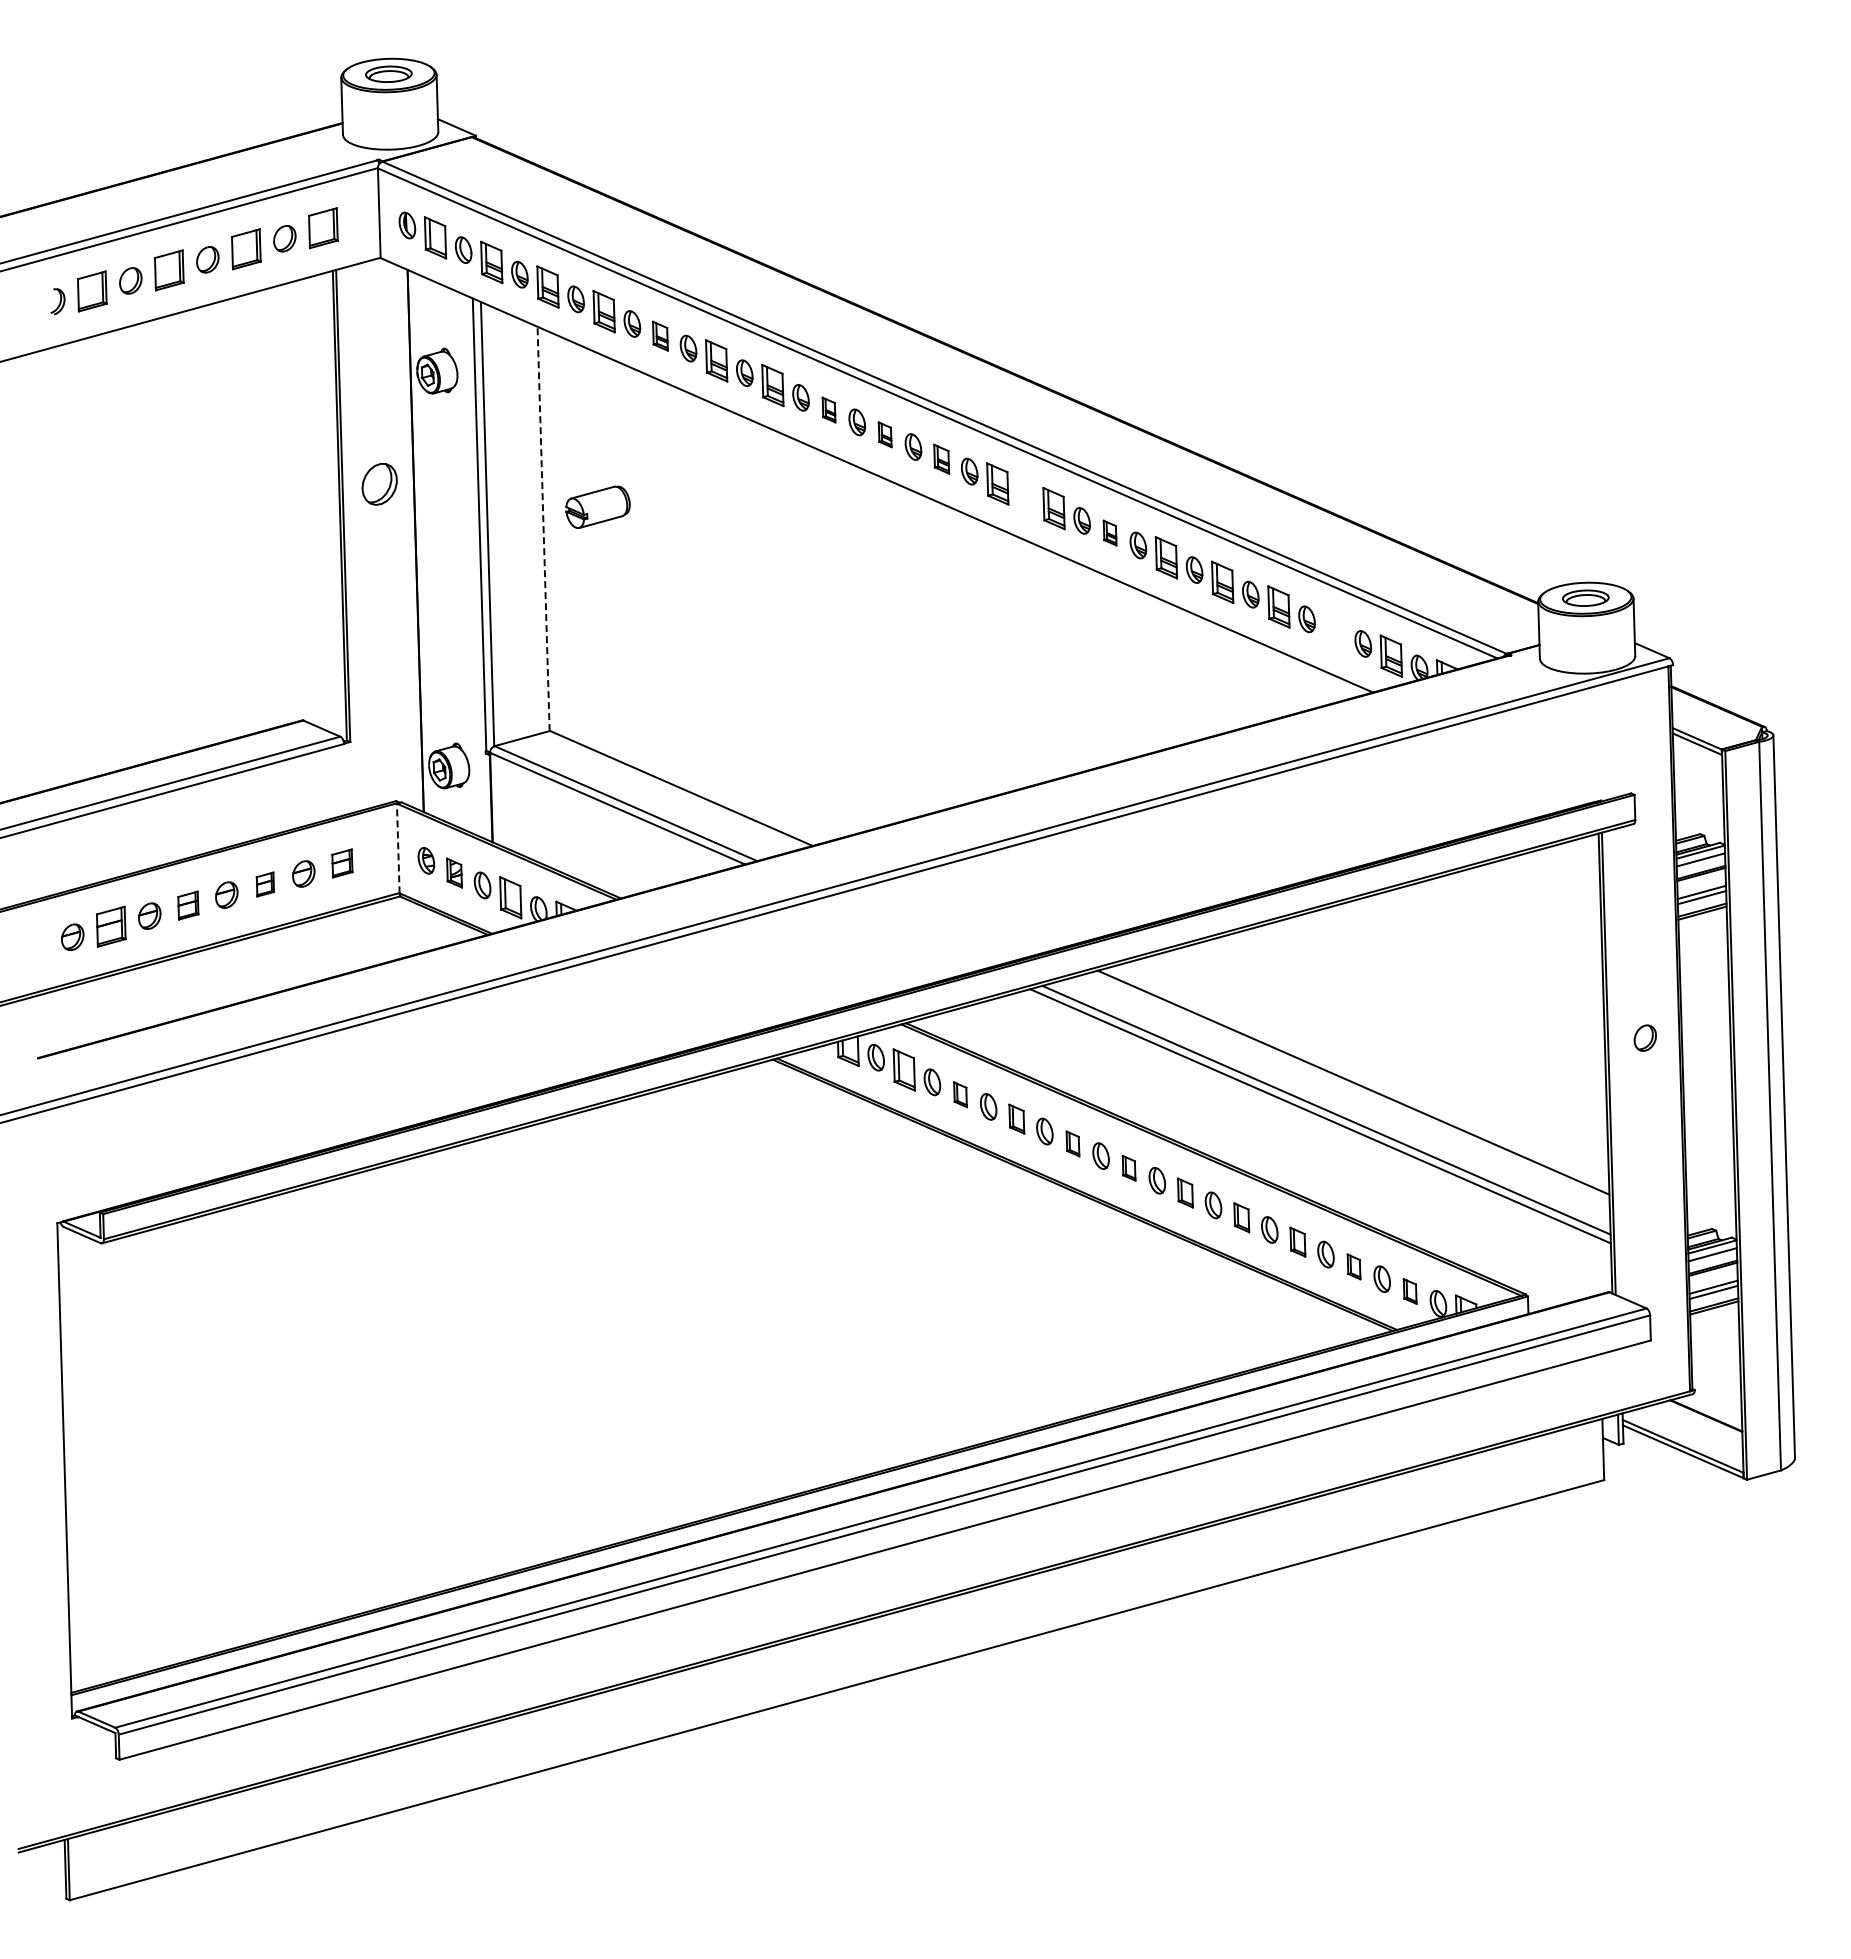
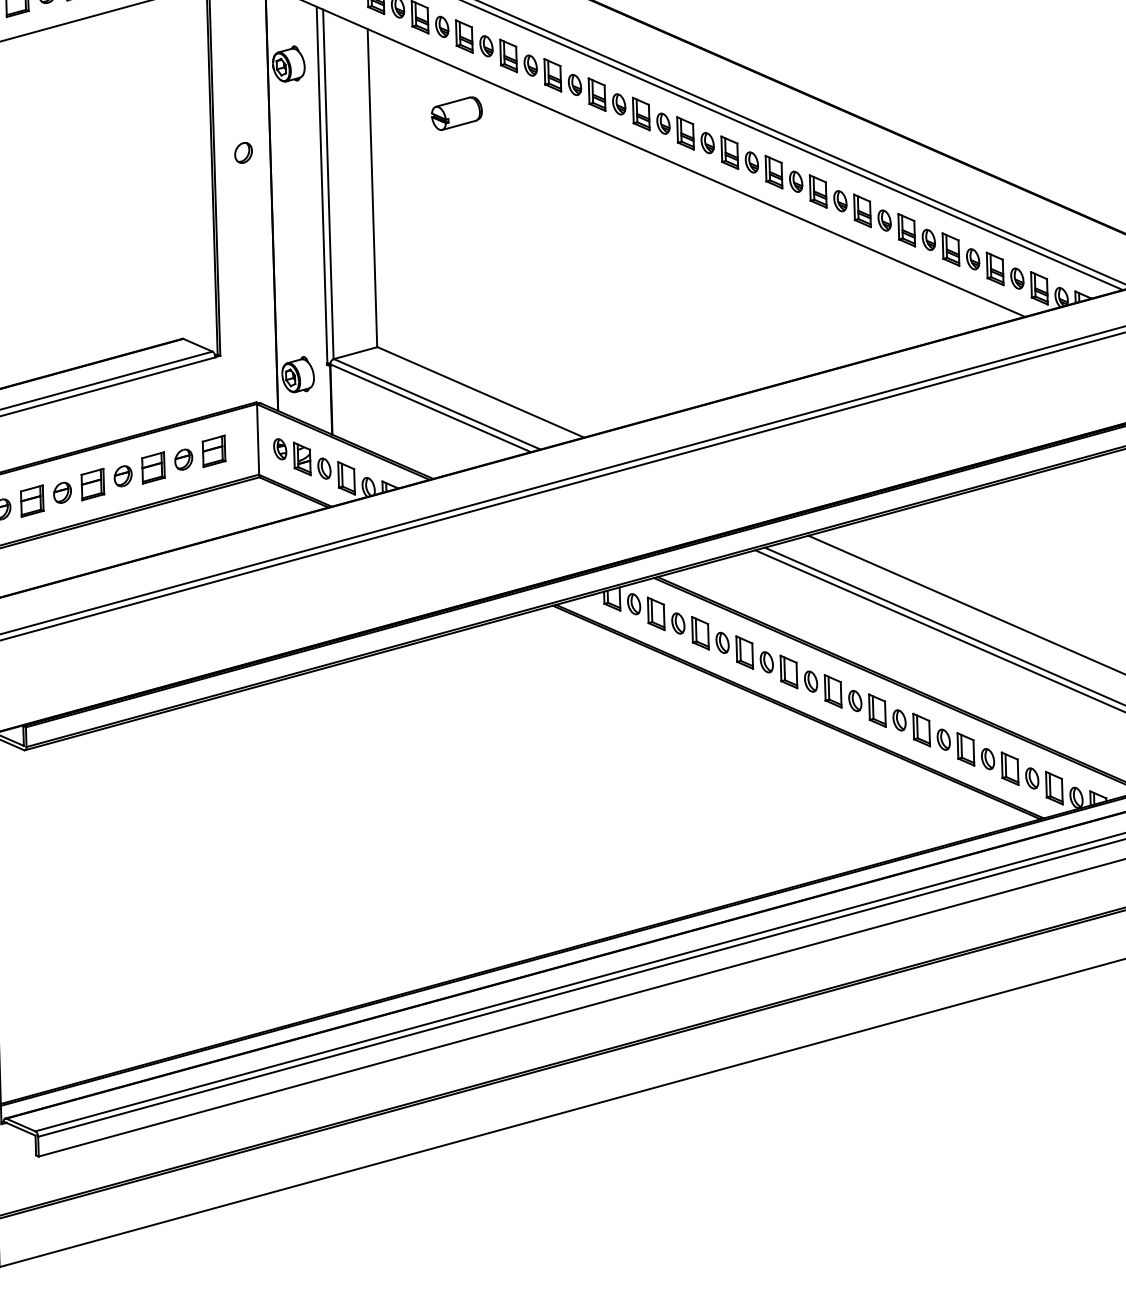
part: (660, 335) -> (464, 35), size x1.43
part: (828, 409) -> (596, 94), size x1.67
part: (884, 434) -> (640, 113), size x1.67
part: (941, 458) -> (685, 132), size x1.43
part: (379, 483) -> (243, 152), size x0.62
part: (1025, 496) -> (751, 162), added
part: (597, 506) -> (456, 113), moved
line: (543, 528) -> (372, 187), dashed -> solid
part: (1109, 532) -> (817, 190), size x1.67
part: (1334, 631) -> (994, 268), added
line: (398, 848) -> (258, 439), dashed -> solid
part: (342, 863) -> (214, 451), size x1.43
part: (454, 872) -> (302, 458), size x1.43
part: (265, 884) -> (153, 467), size x1.67
part: (188, 905) -> (93, 484), size x1.43
part: (960, 1094) -> (700, 633), size x1.67
part: (1016, 1118) -> (744, 652), size x1.43
part: (1072, 1143) -> (788, 671), size x1.67
part: (1128, 1167) -> (832, 690), size x1.67
part: (1185, 1192) -> (877, 710), size x1.43
part: (1241, 1217) -> (921, 729), size x1.43
part: (1297, 1241) -> (965, 748), size x1.43
part: (1353, 1266) -> (1009, 768), size x1.67
part: (1409, 1291) -> (1053, 788), size x1.67

